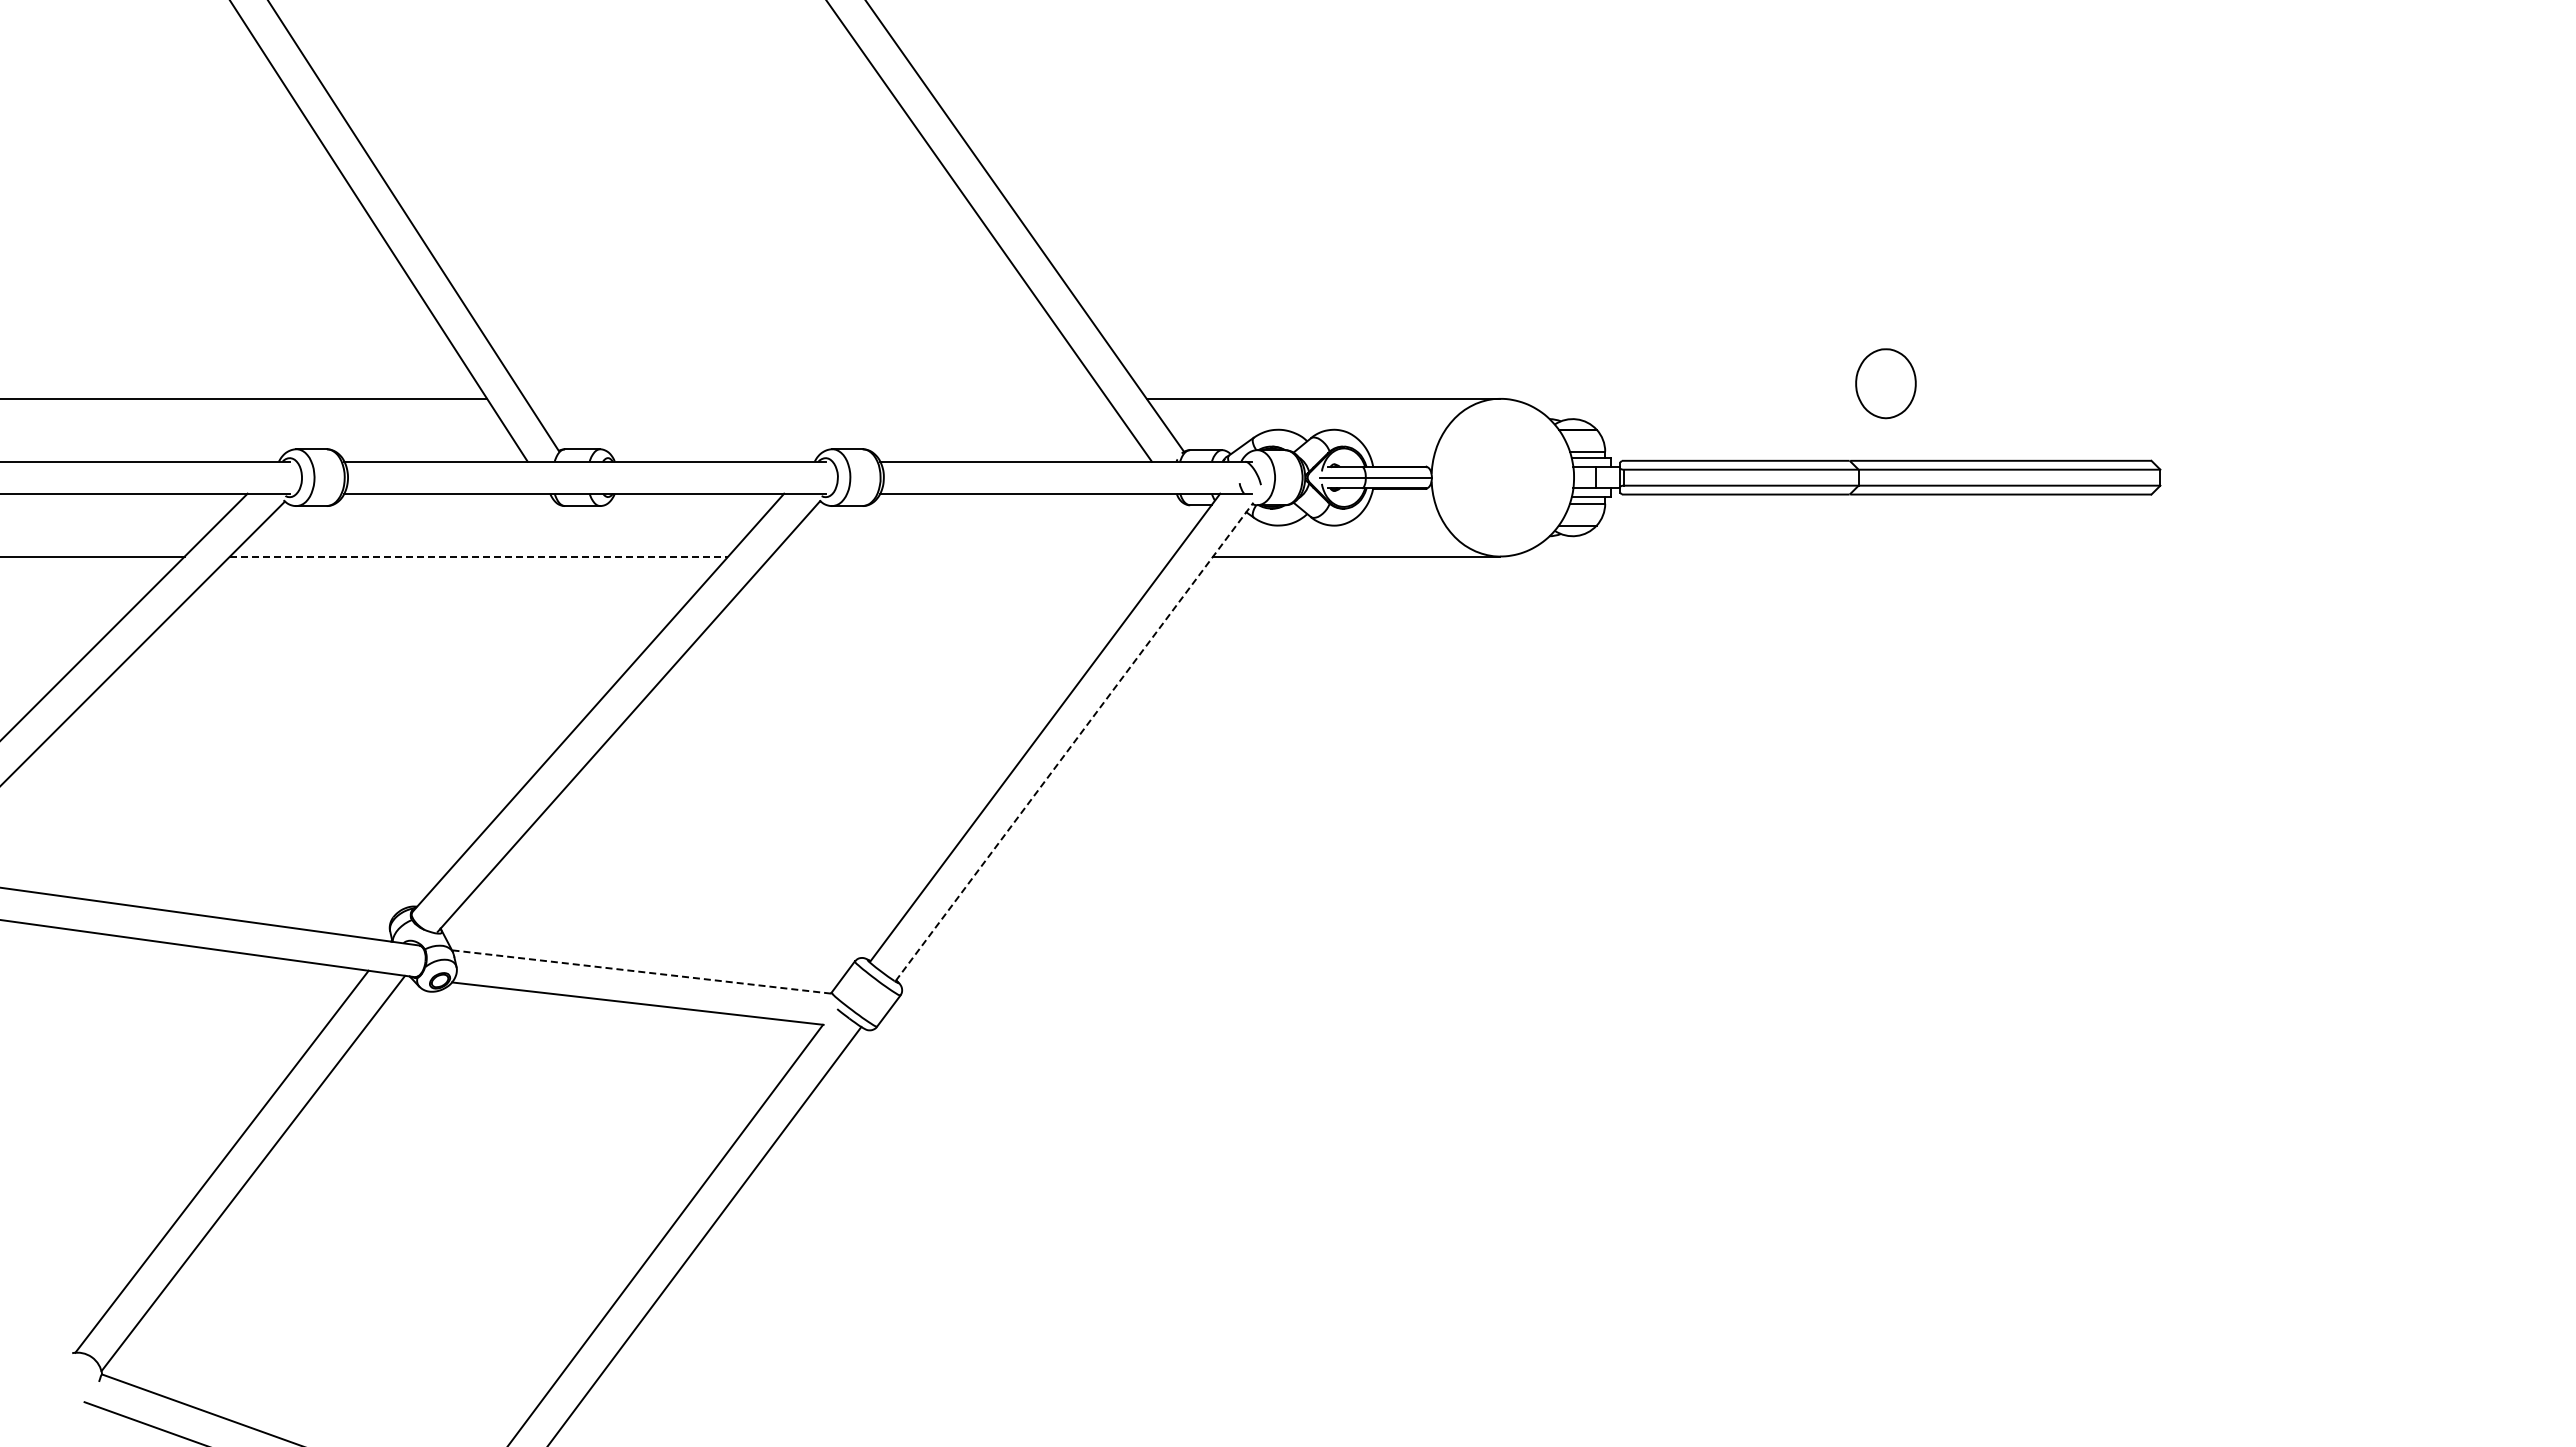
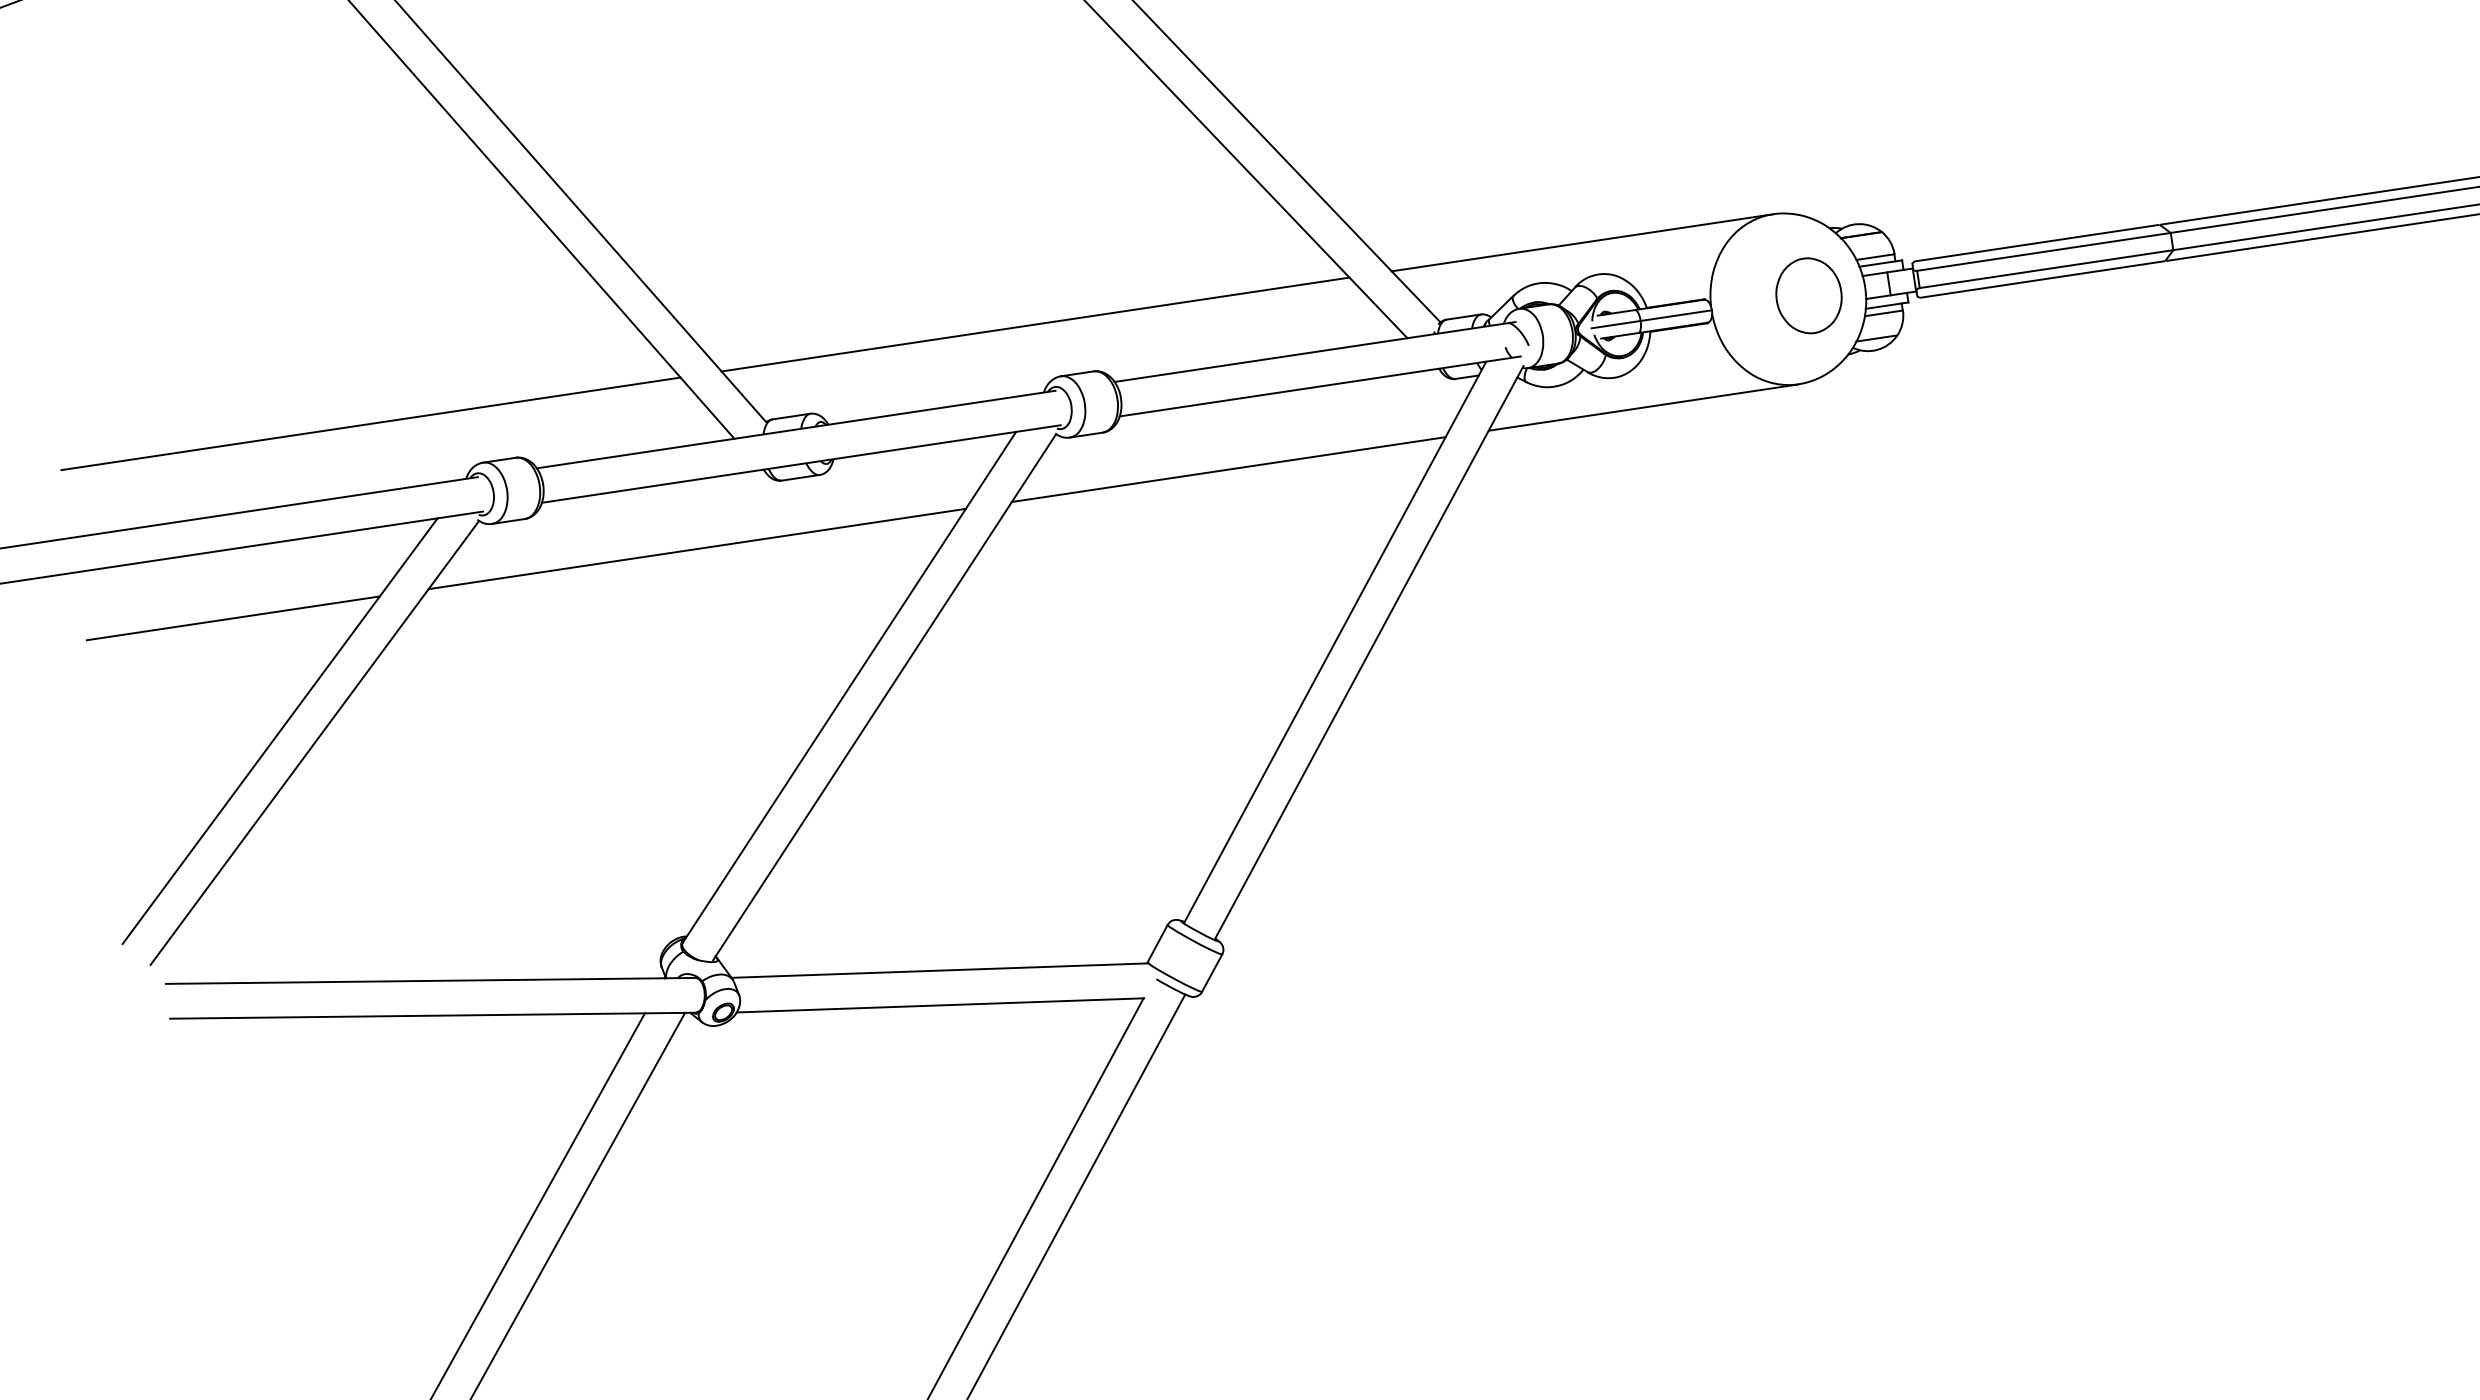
part: (1885, 383) -> (1808, 295), moved
line: (816, 398) -> (1035, 324), added
line: (479, 556) -> (697, 548), dashed -> solid
line: (971, 556) -> (1228, 469), added
line: (1074, 741) -> (1369, 652), dashed -> solid
line: (641, 971) -> (939, 970), dashed -> solid

